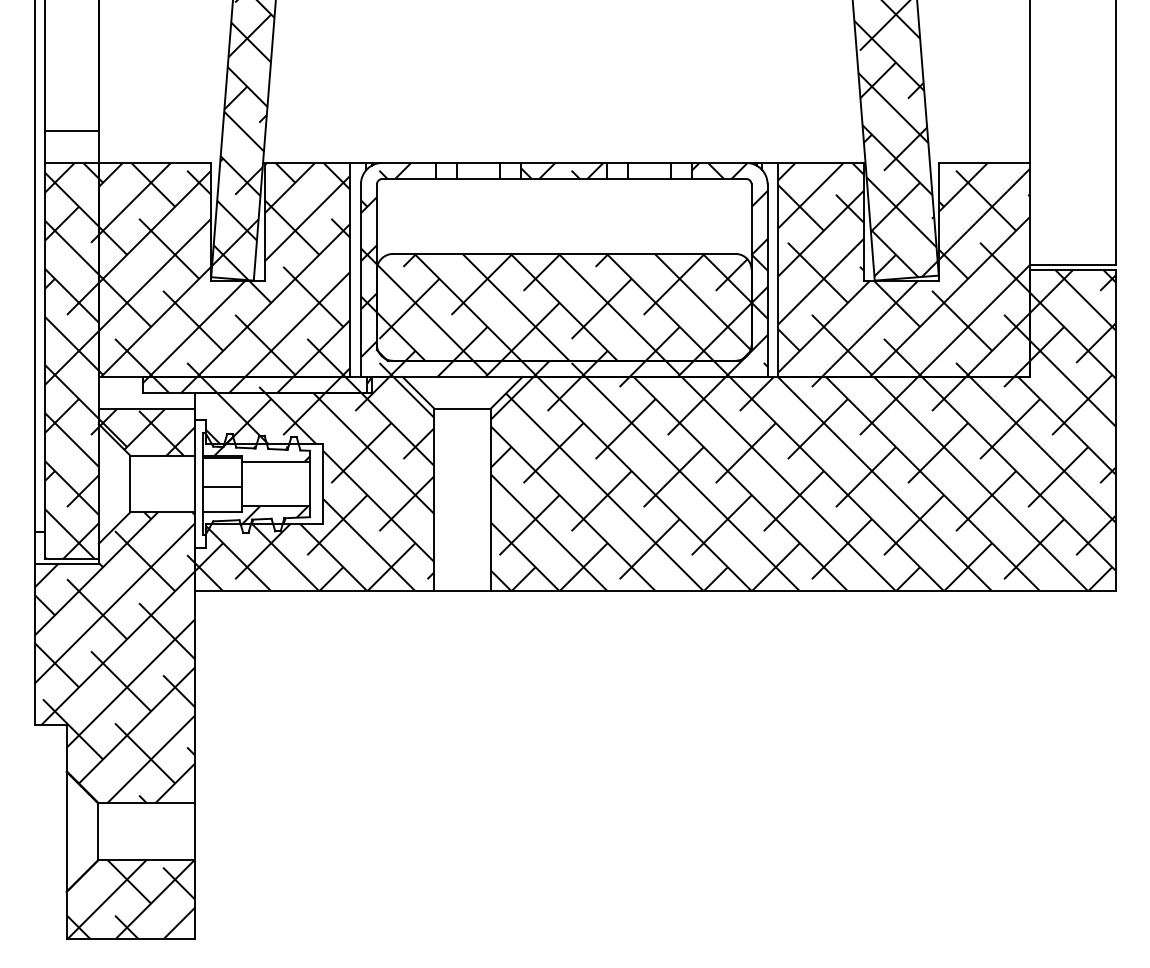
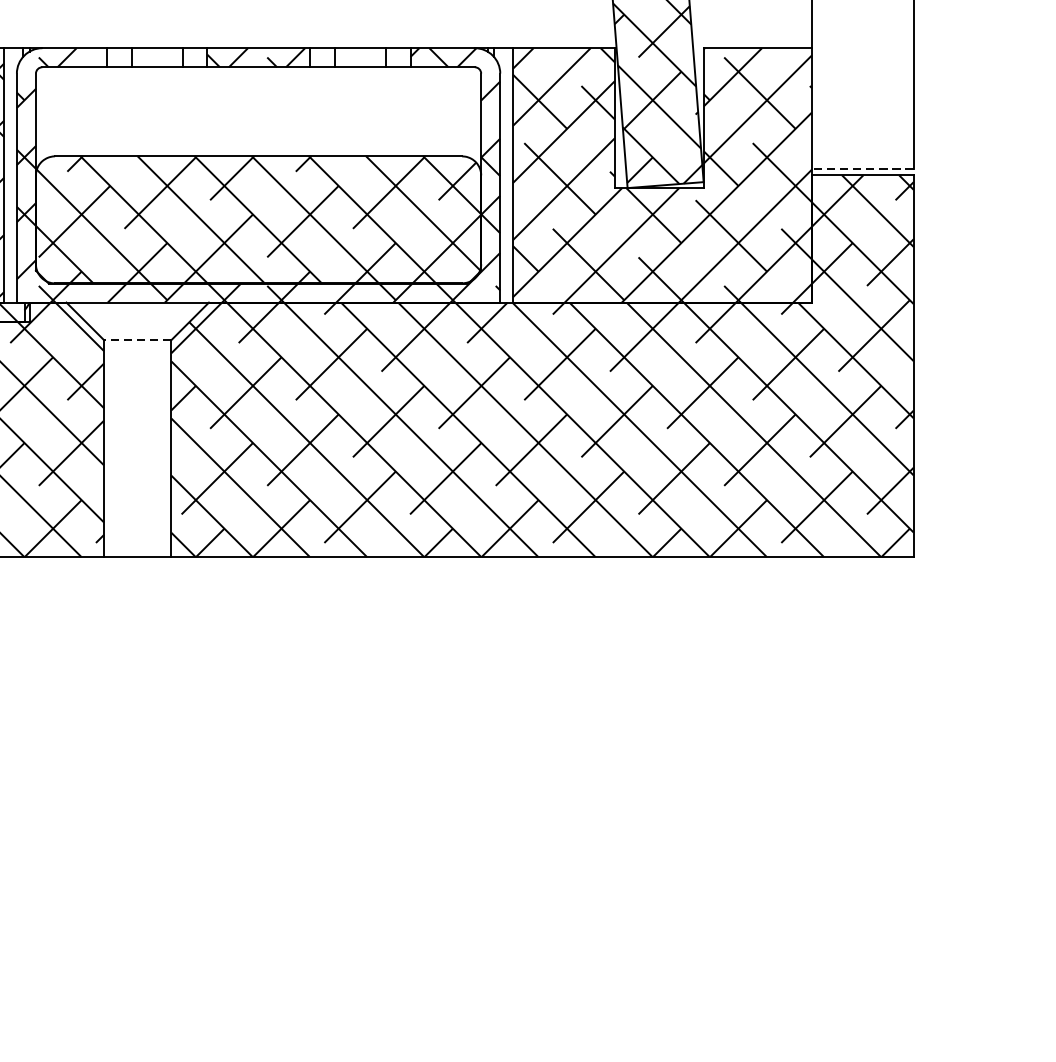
line: (1072, 264) -> (862, 168), solid -> dashed
line: (462, 408) -> (137, 340), solid -> dashed

